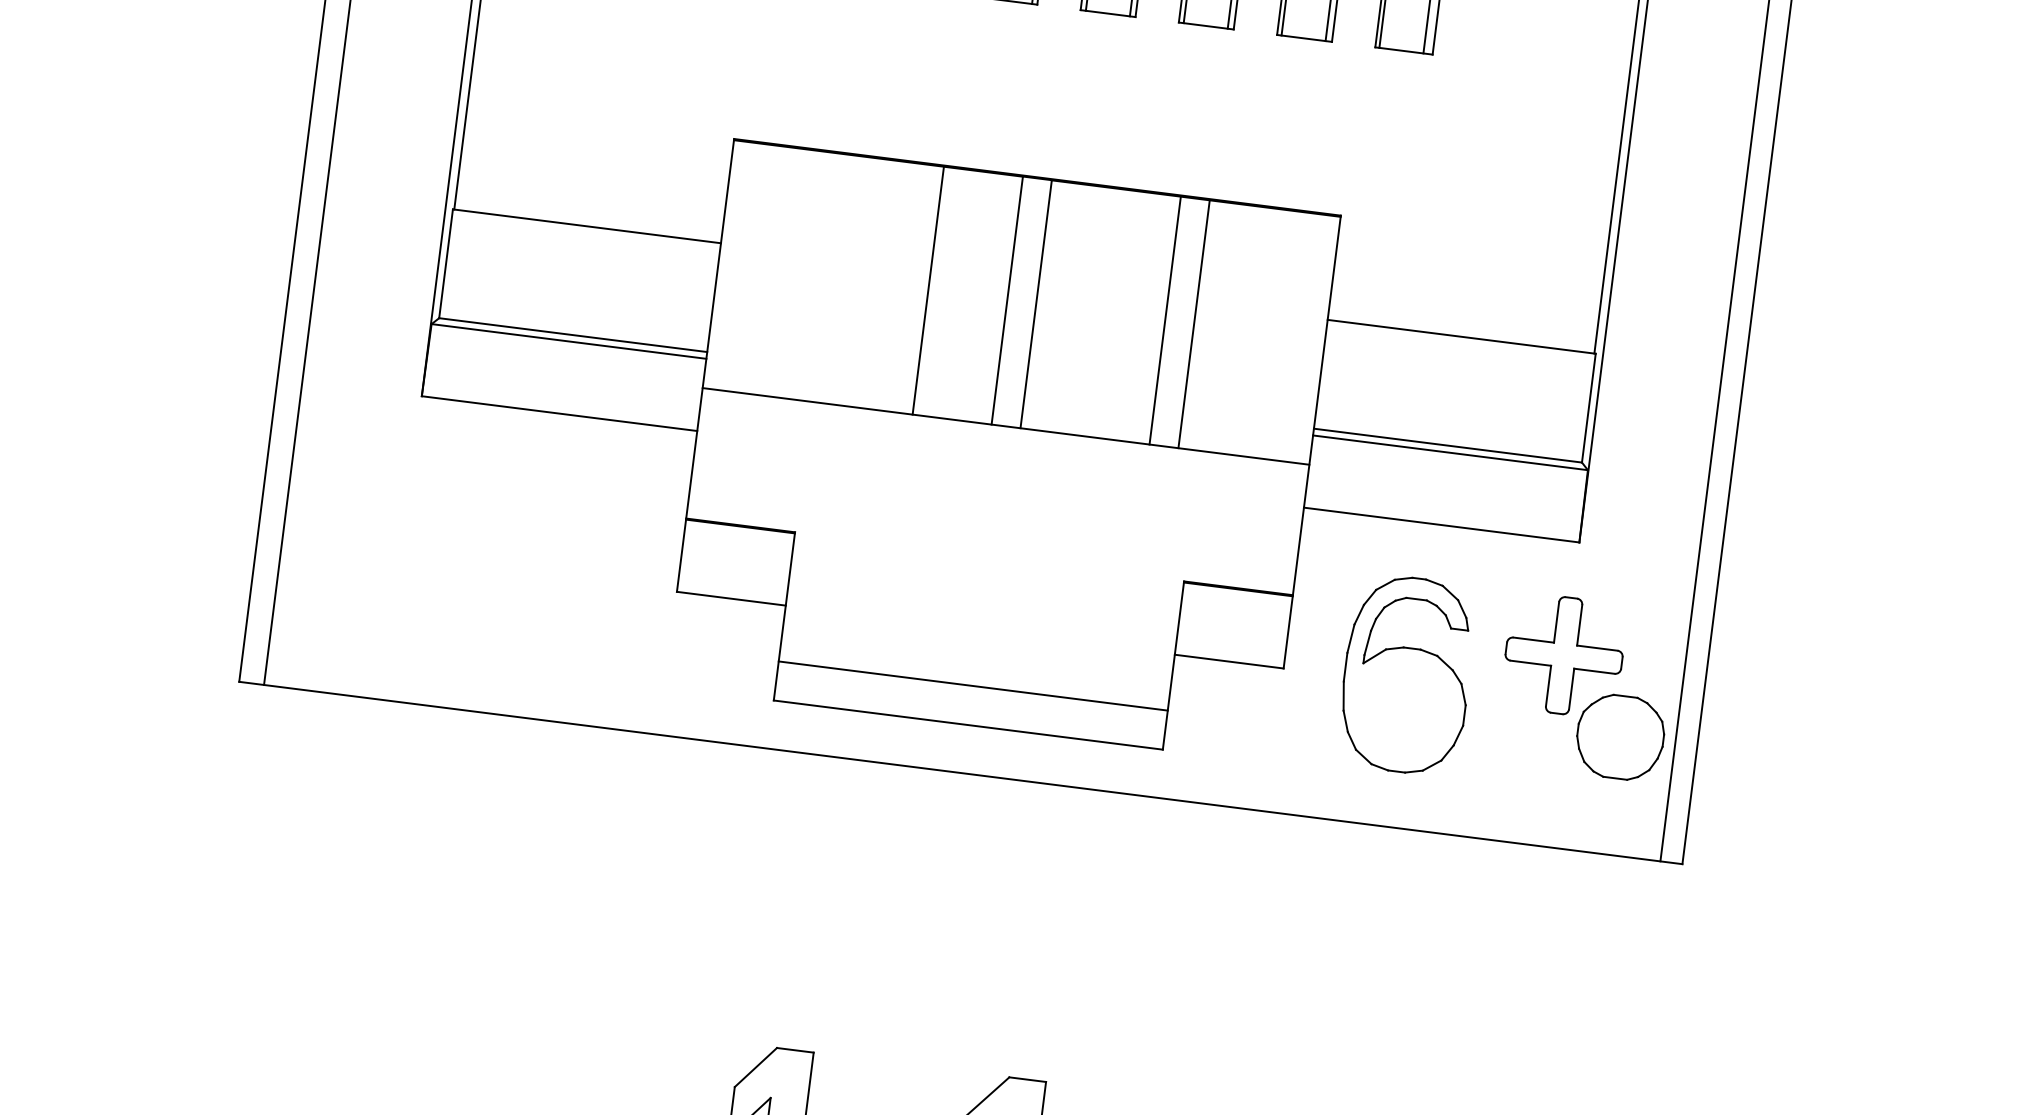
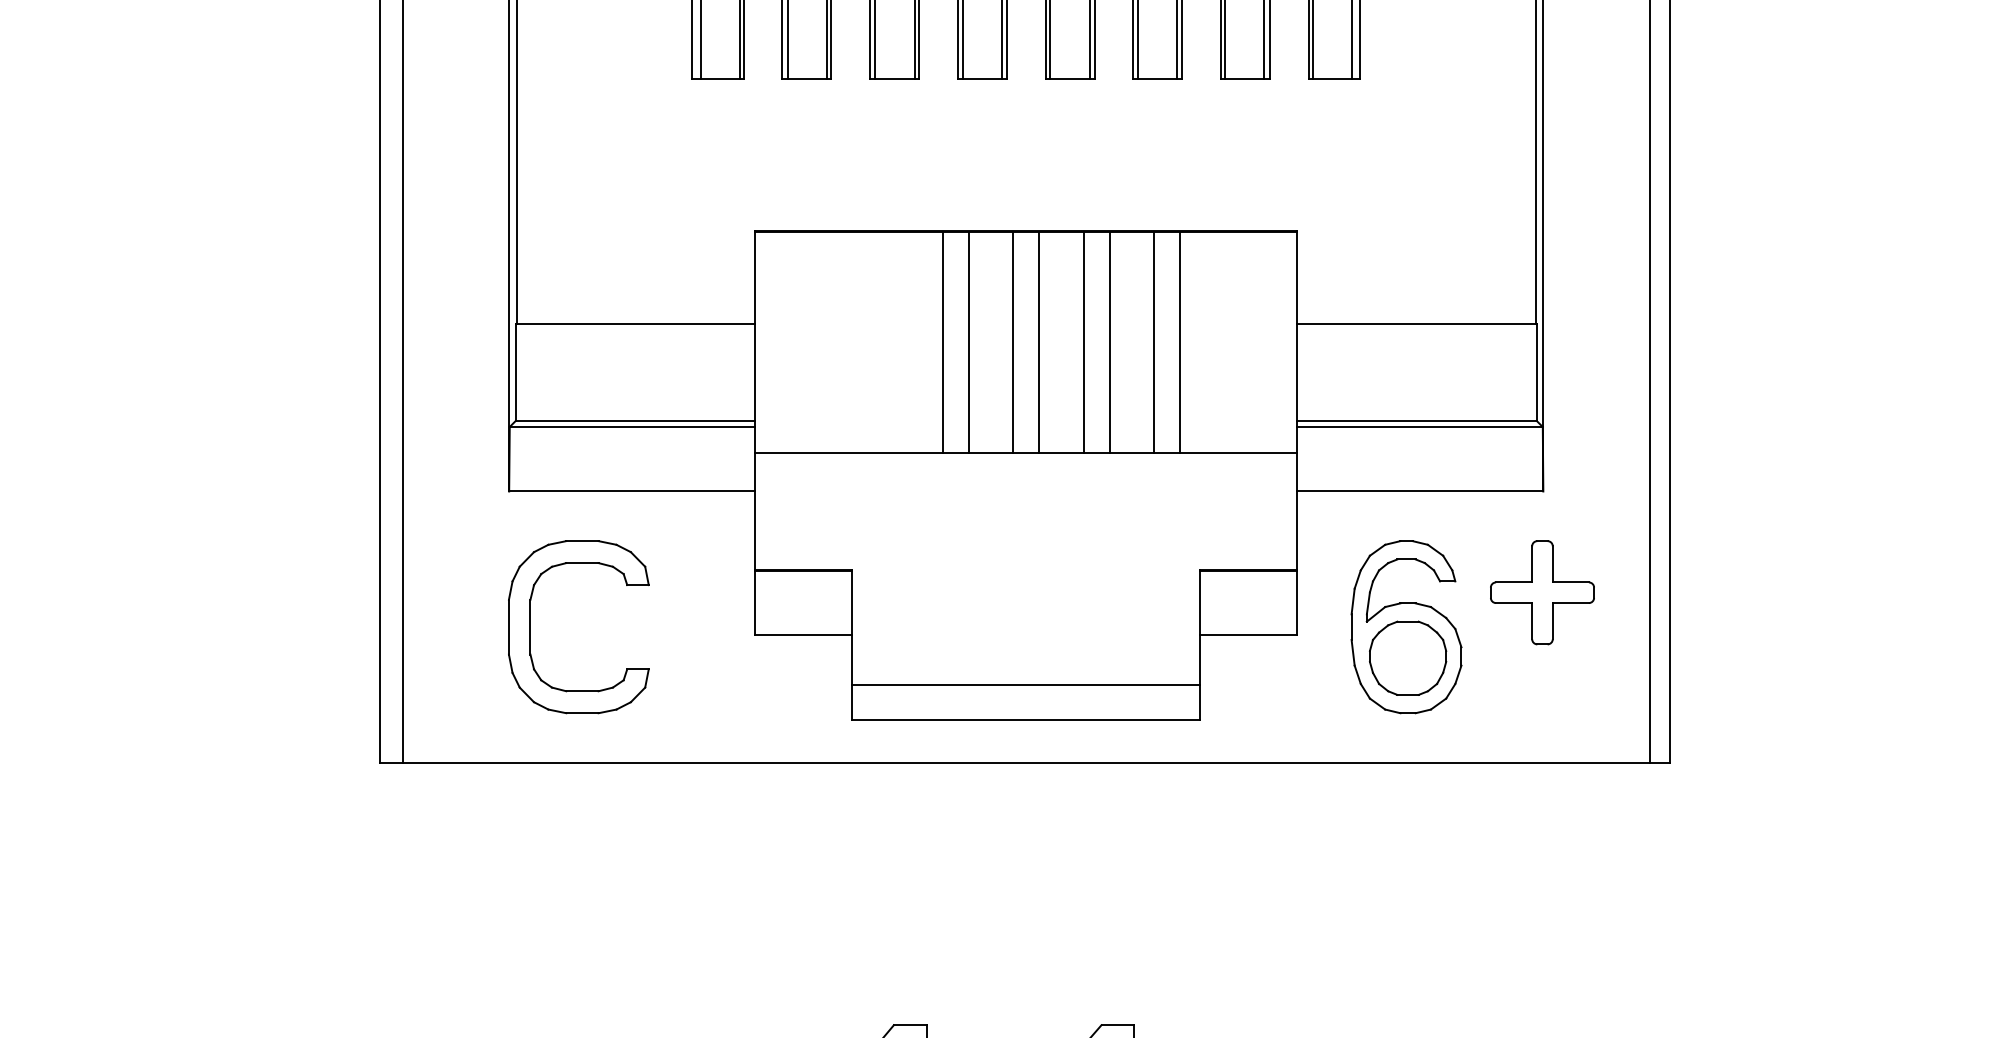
line: (957, 294) -> (968, 342), added
line: (1085, 310) -> (1083, 342), added
line: (1114, 314) -> (1109, 342), added
part: (426, 551) -> (530, 627), added
part: (1621, 736) -> (1408, 657), moved

